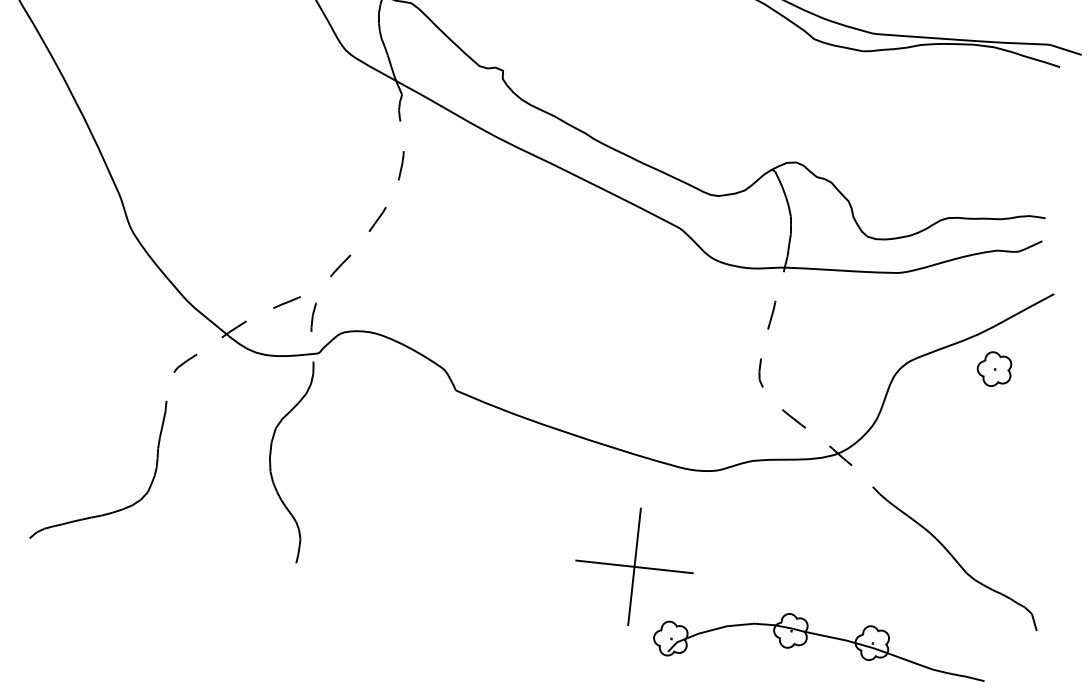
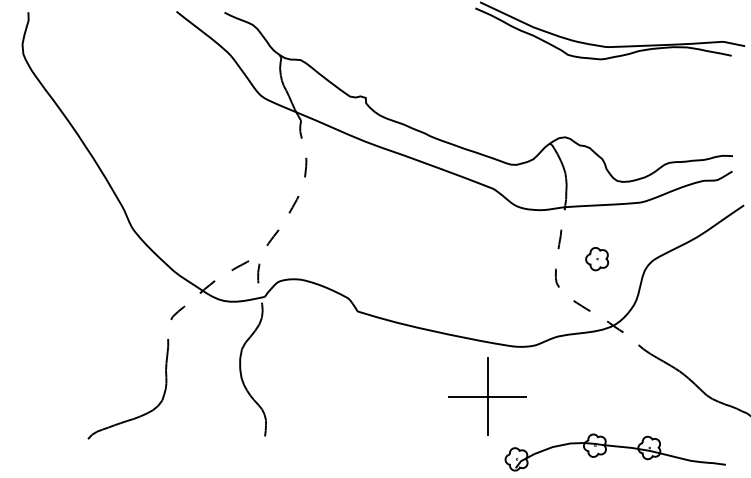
part: (993, 369) -> (596, 259), moved
part: (634, 566) -> (487, 396), moved

